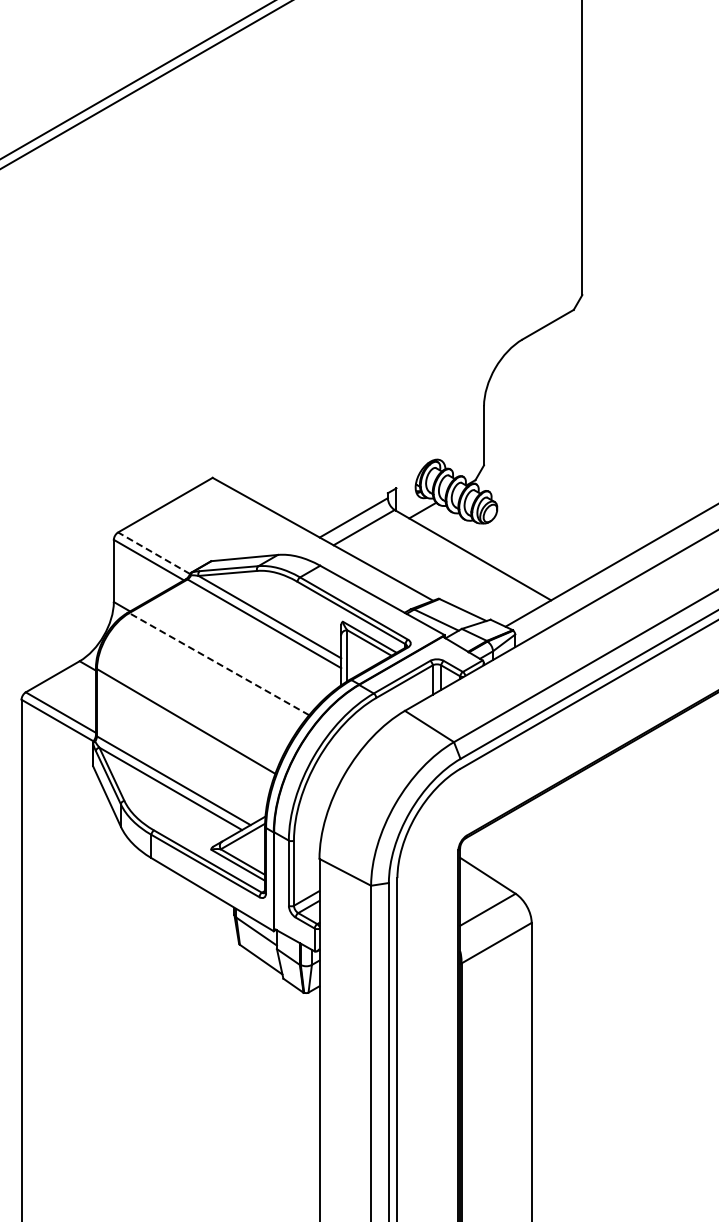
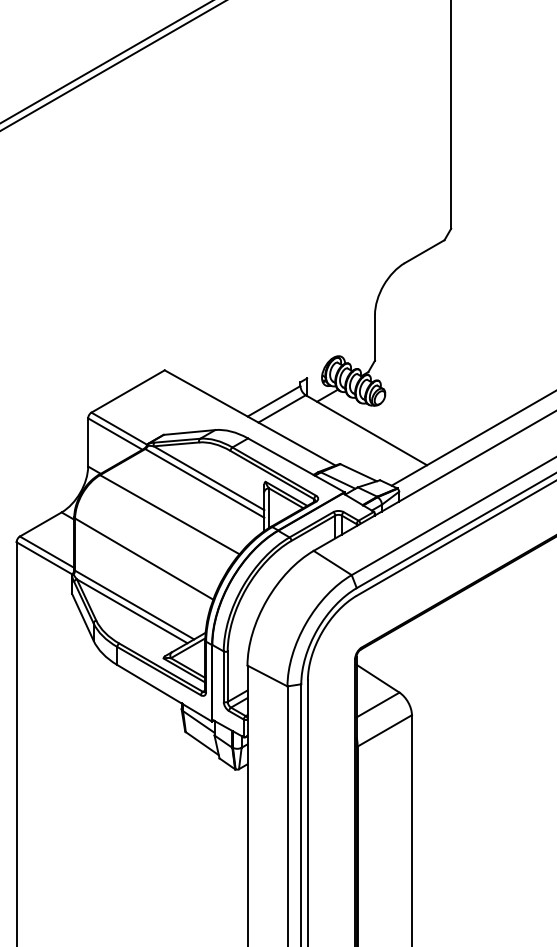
line: (154, 553) -> (119, 428), dashed -> solid
line: (218, 663) -> (169, 514), dashed -> solid

